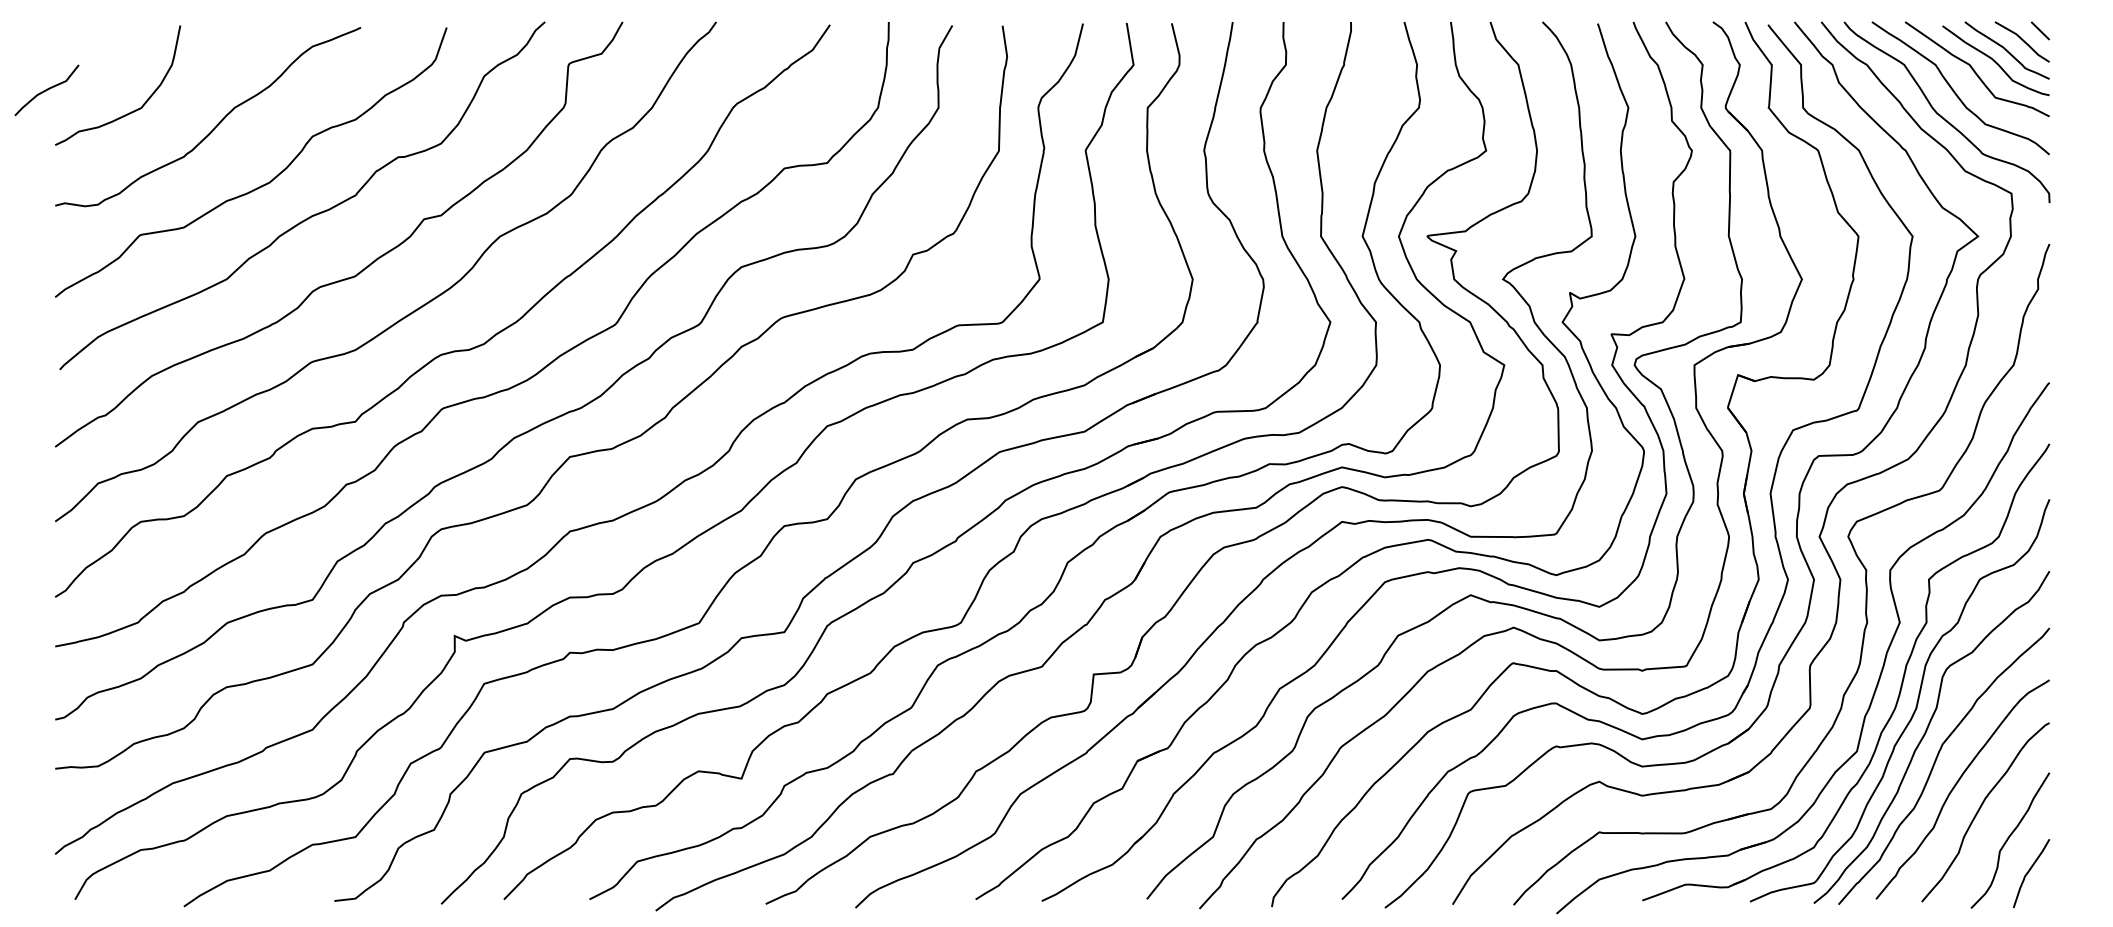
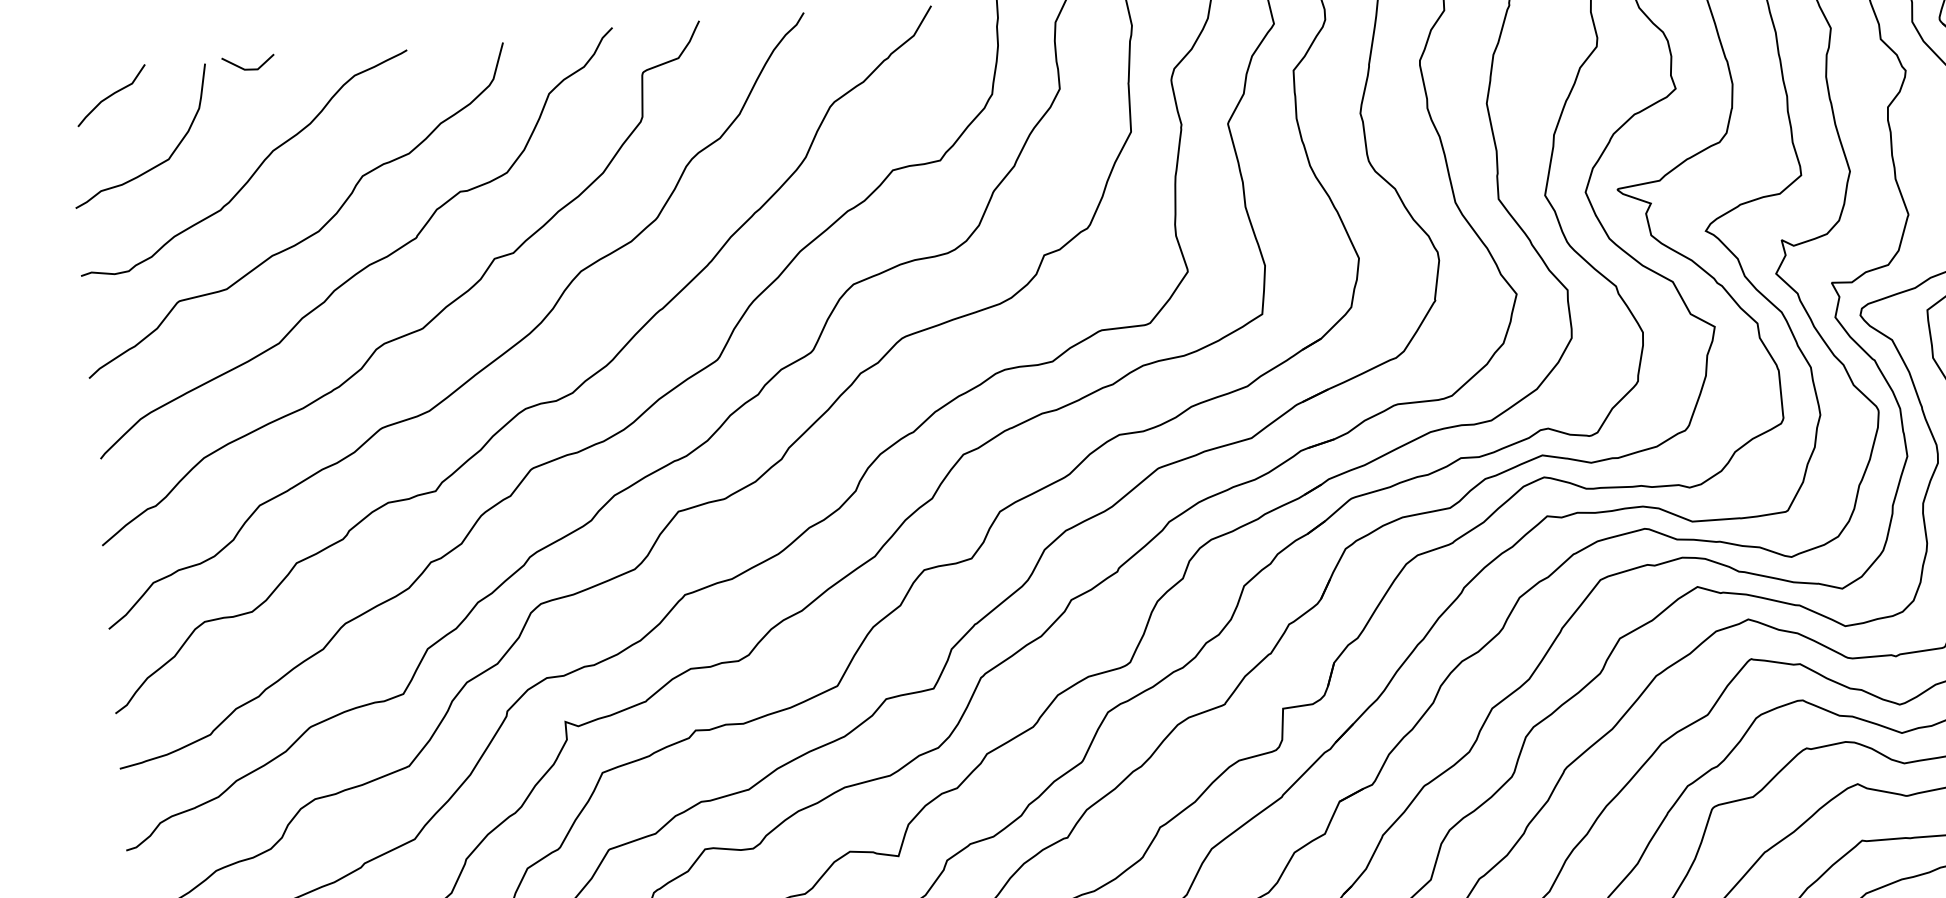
line: (218, 32) -> (248, 68), added
curve: (46, 90) -> (111, 95), moved

